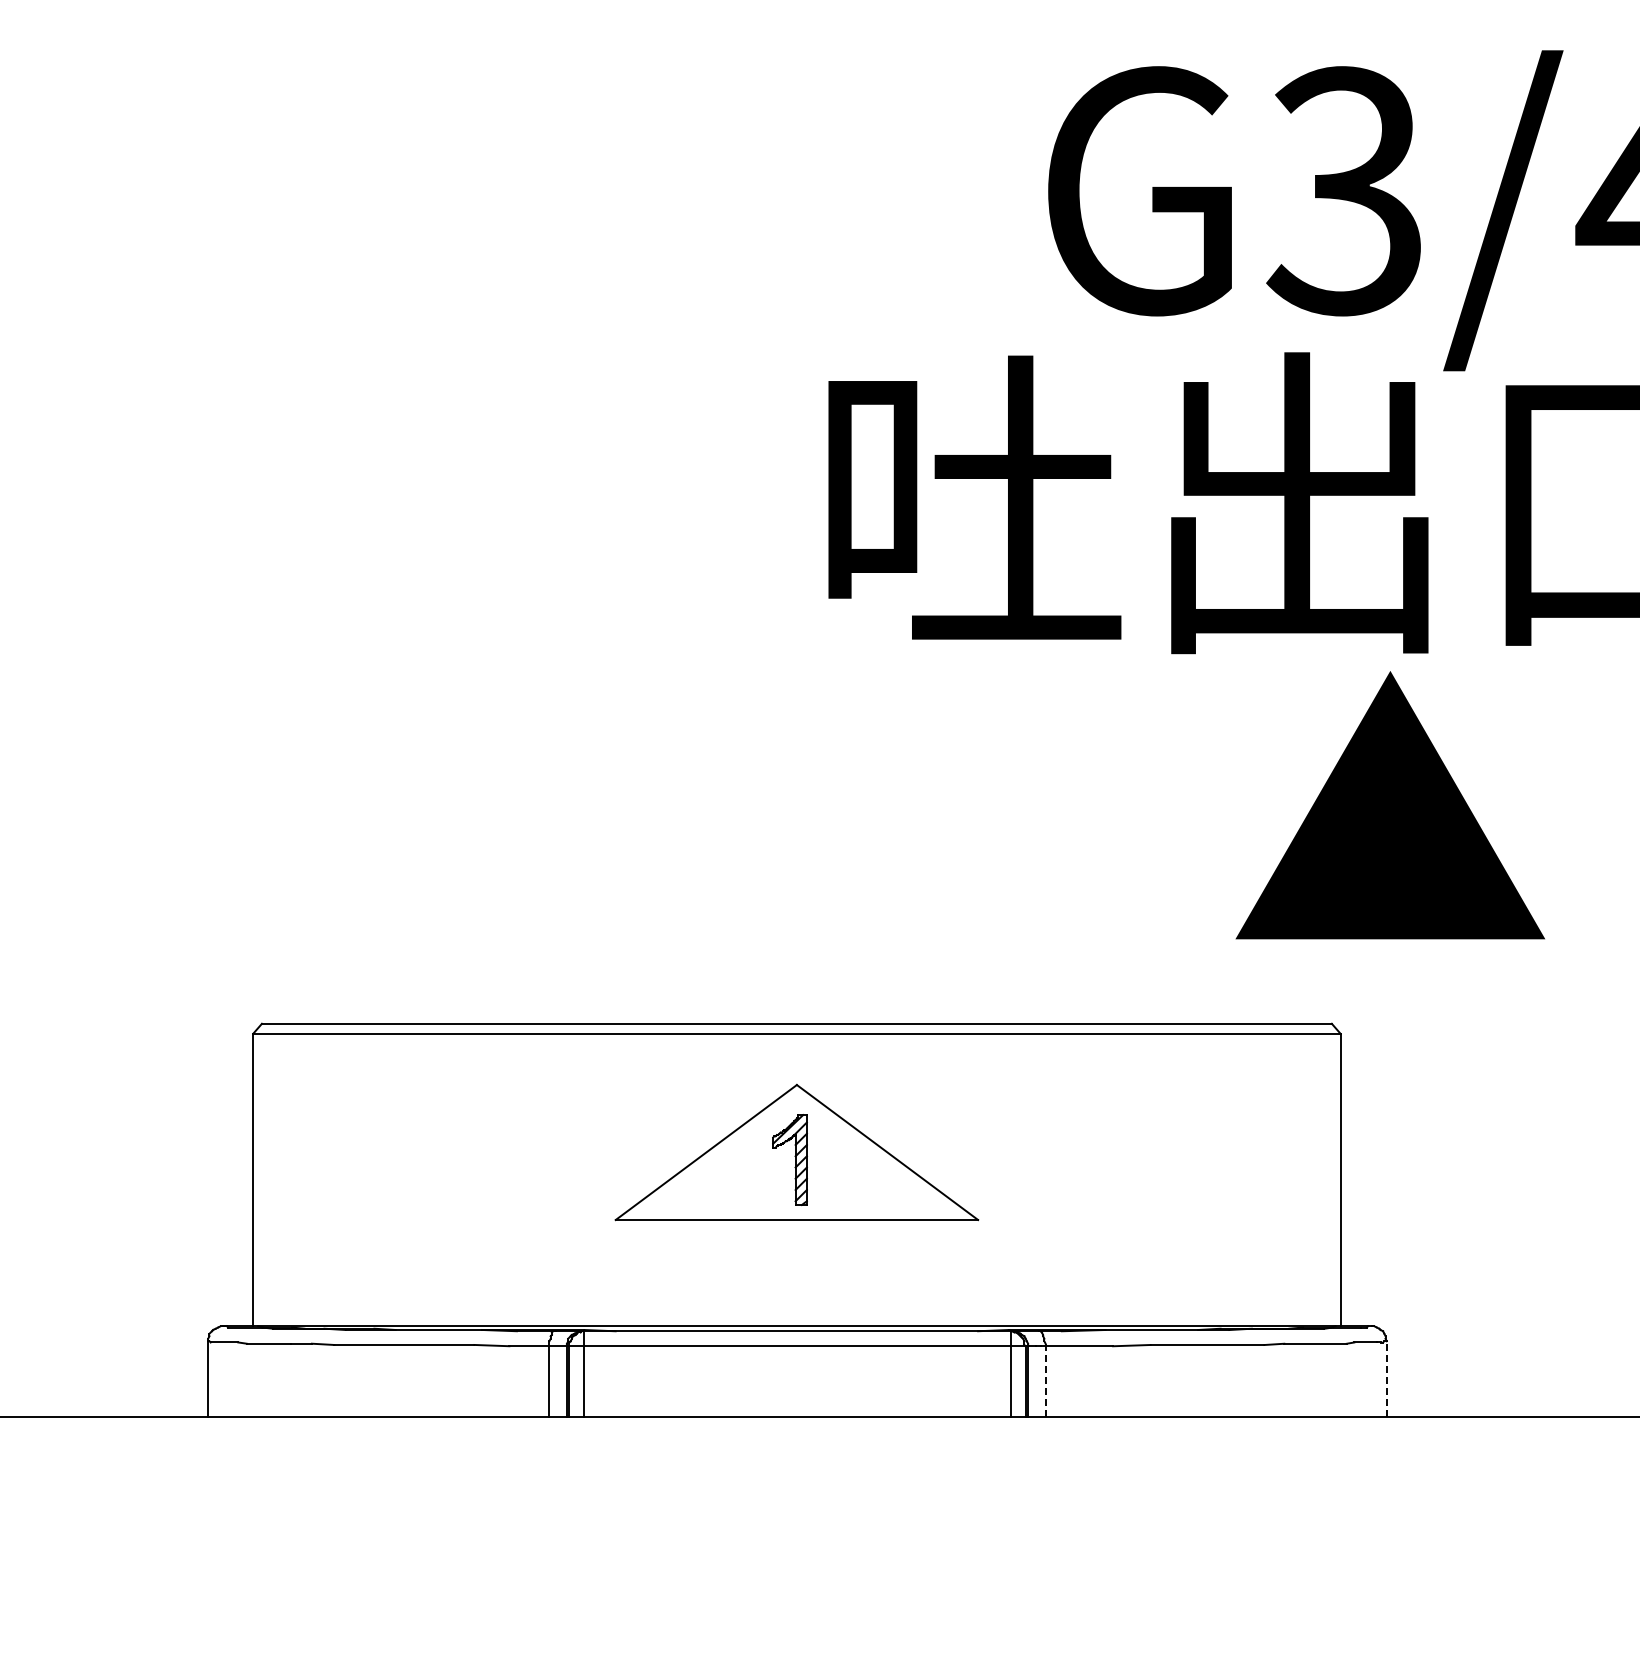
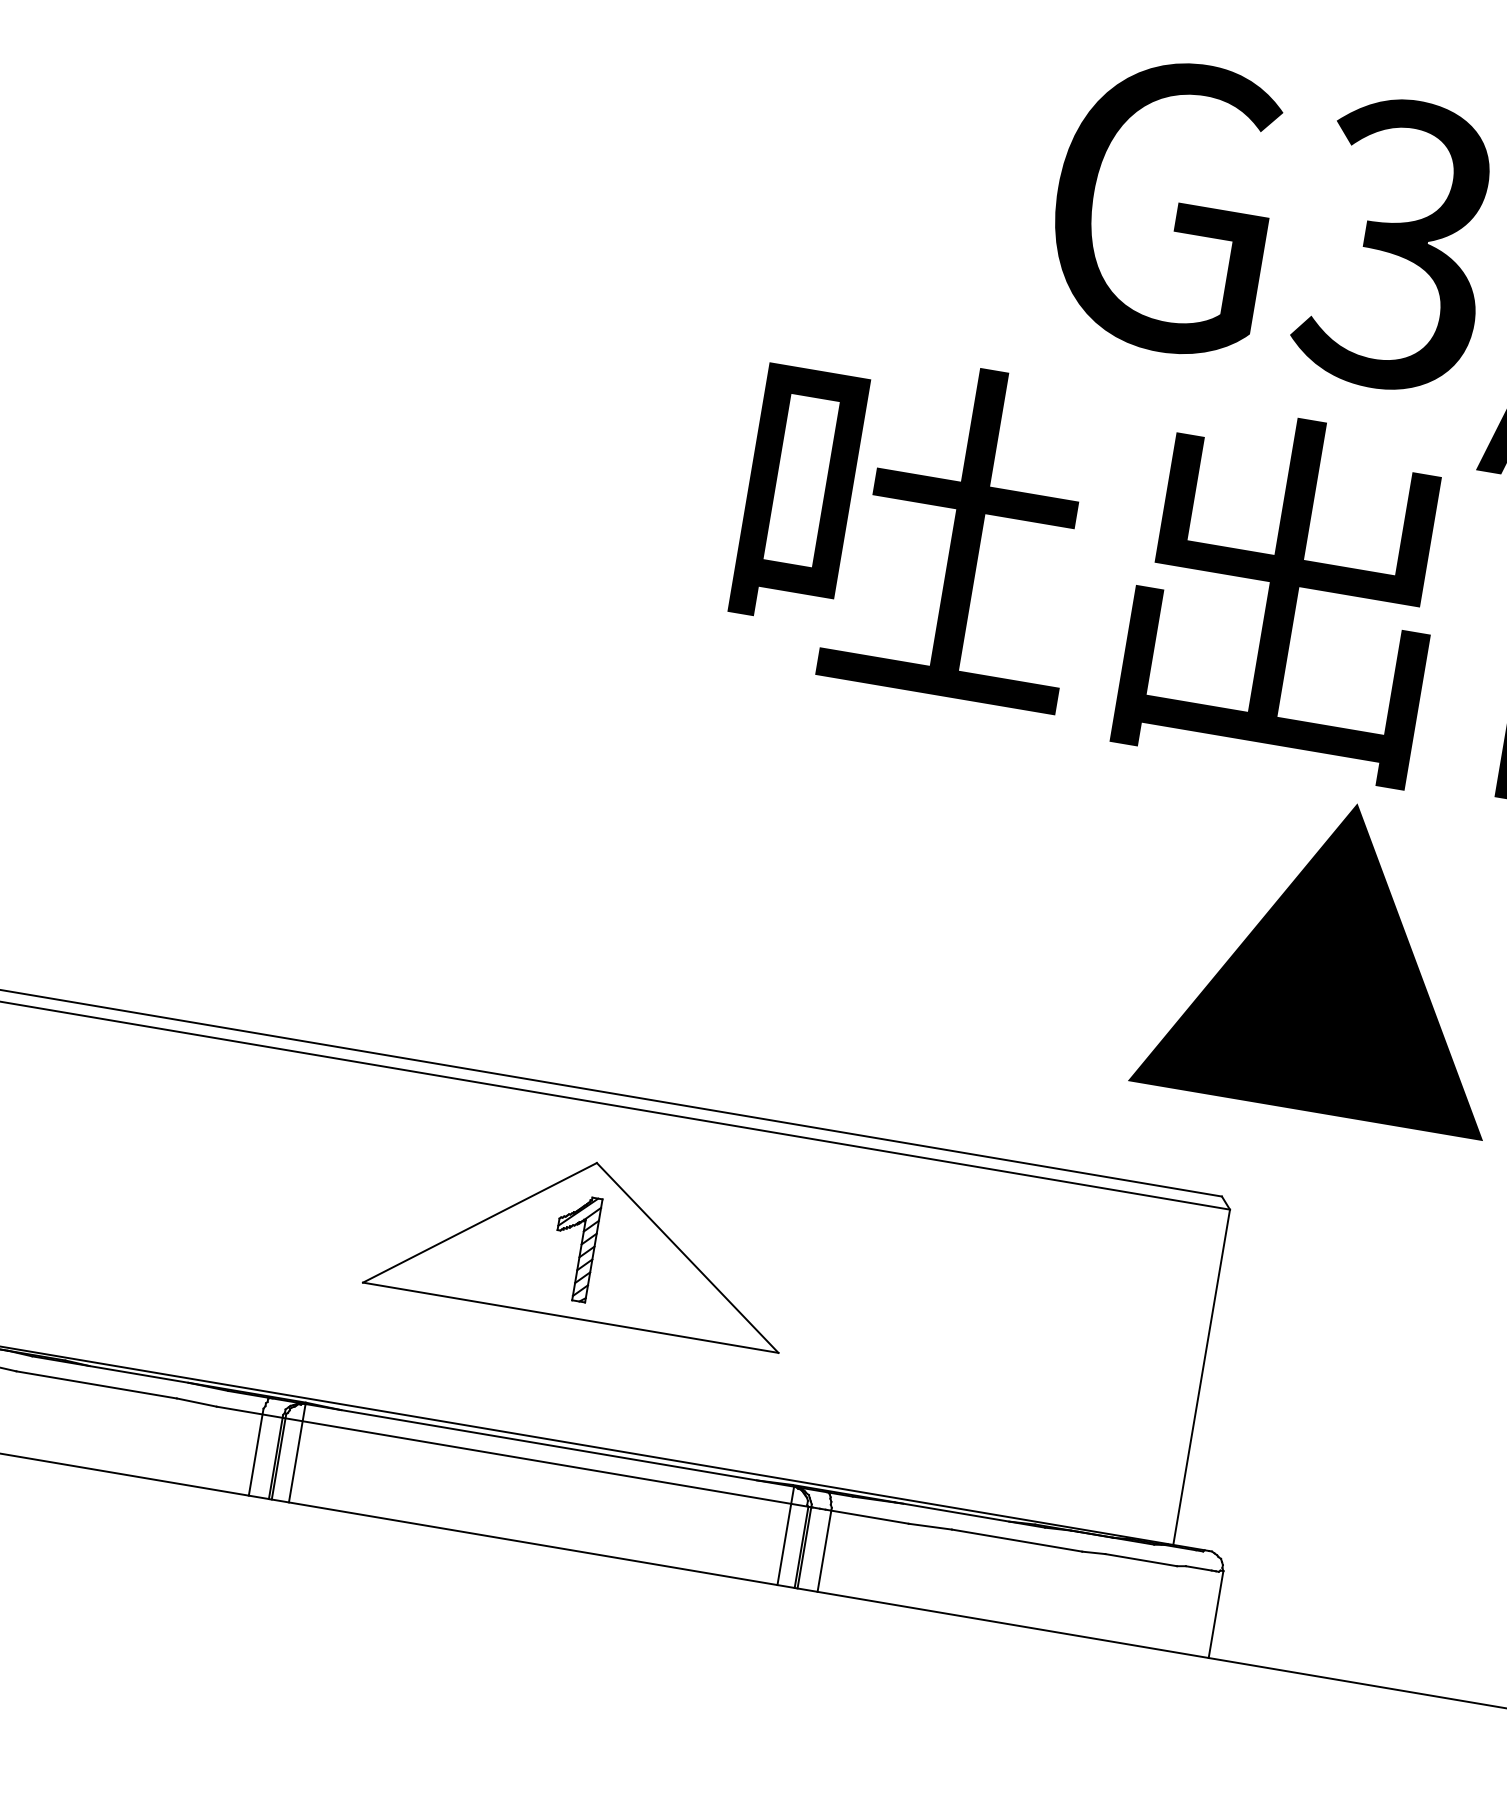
line: (1386, 1379) -> (1215, 1614), dashed -> solid
line: (1045, 1380) -> (824, 1549), dashed -> solid

